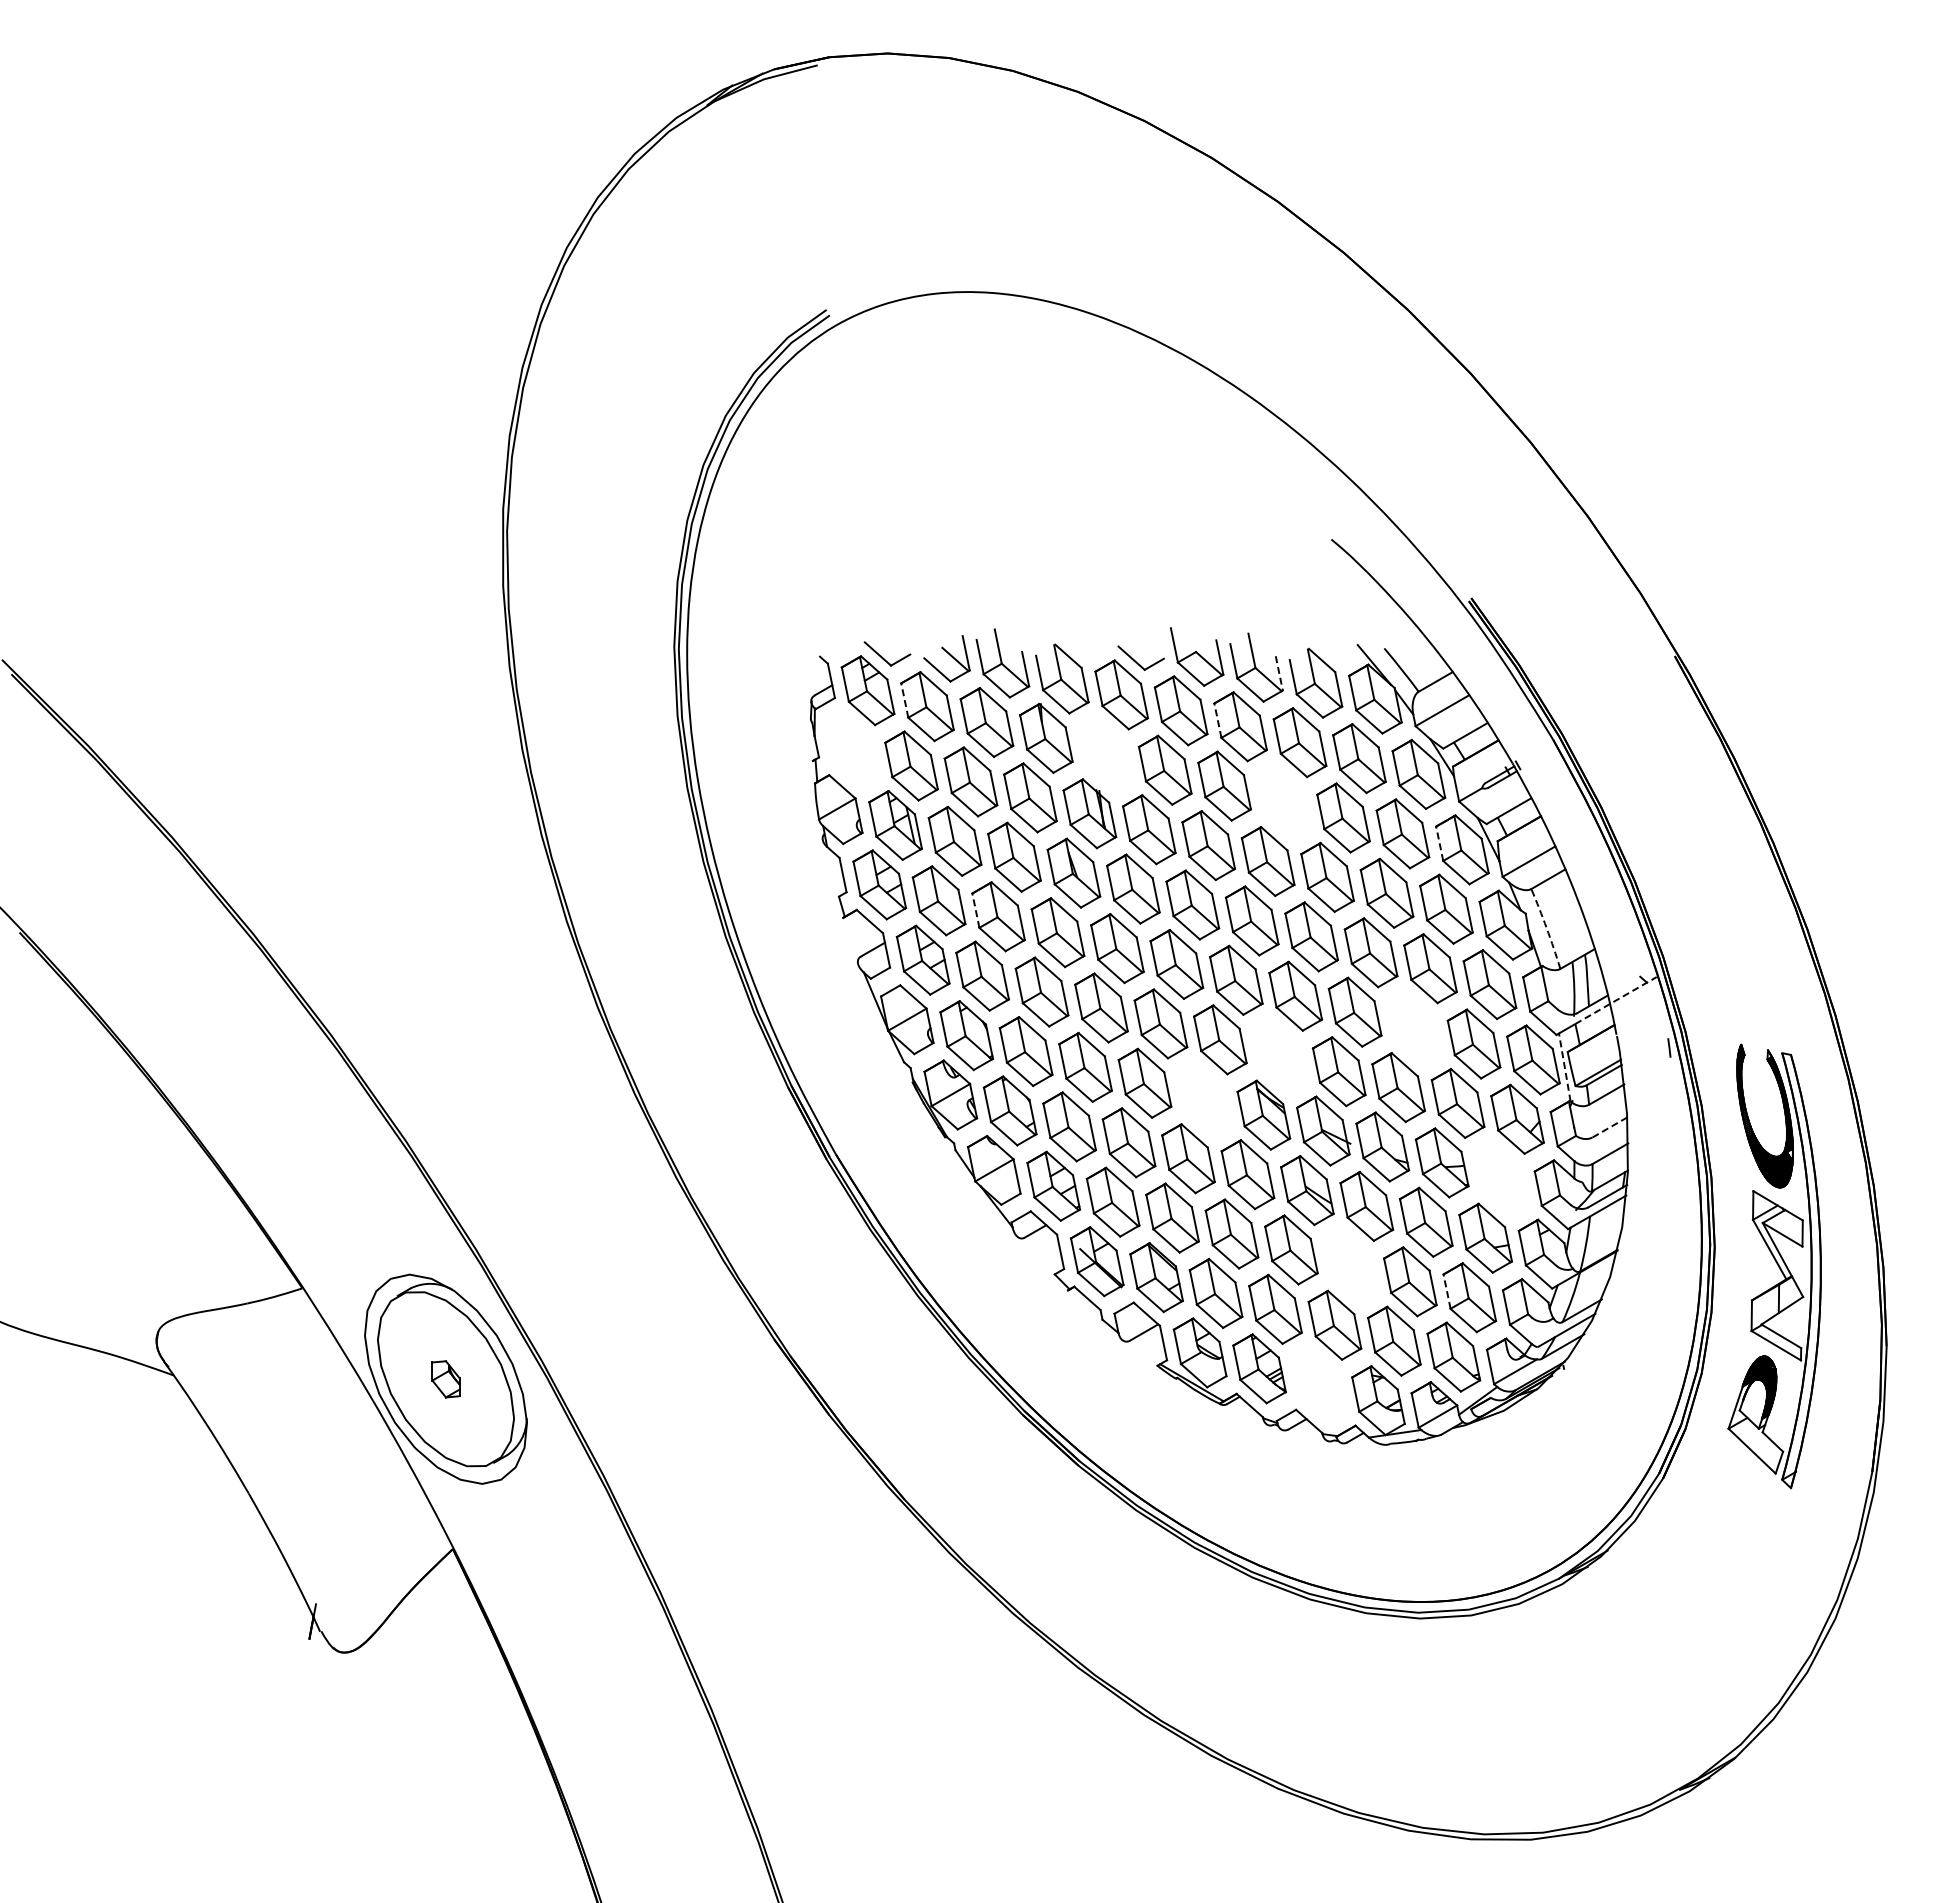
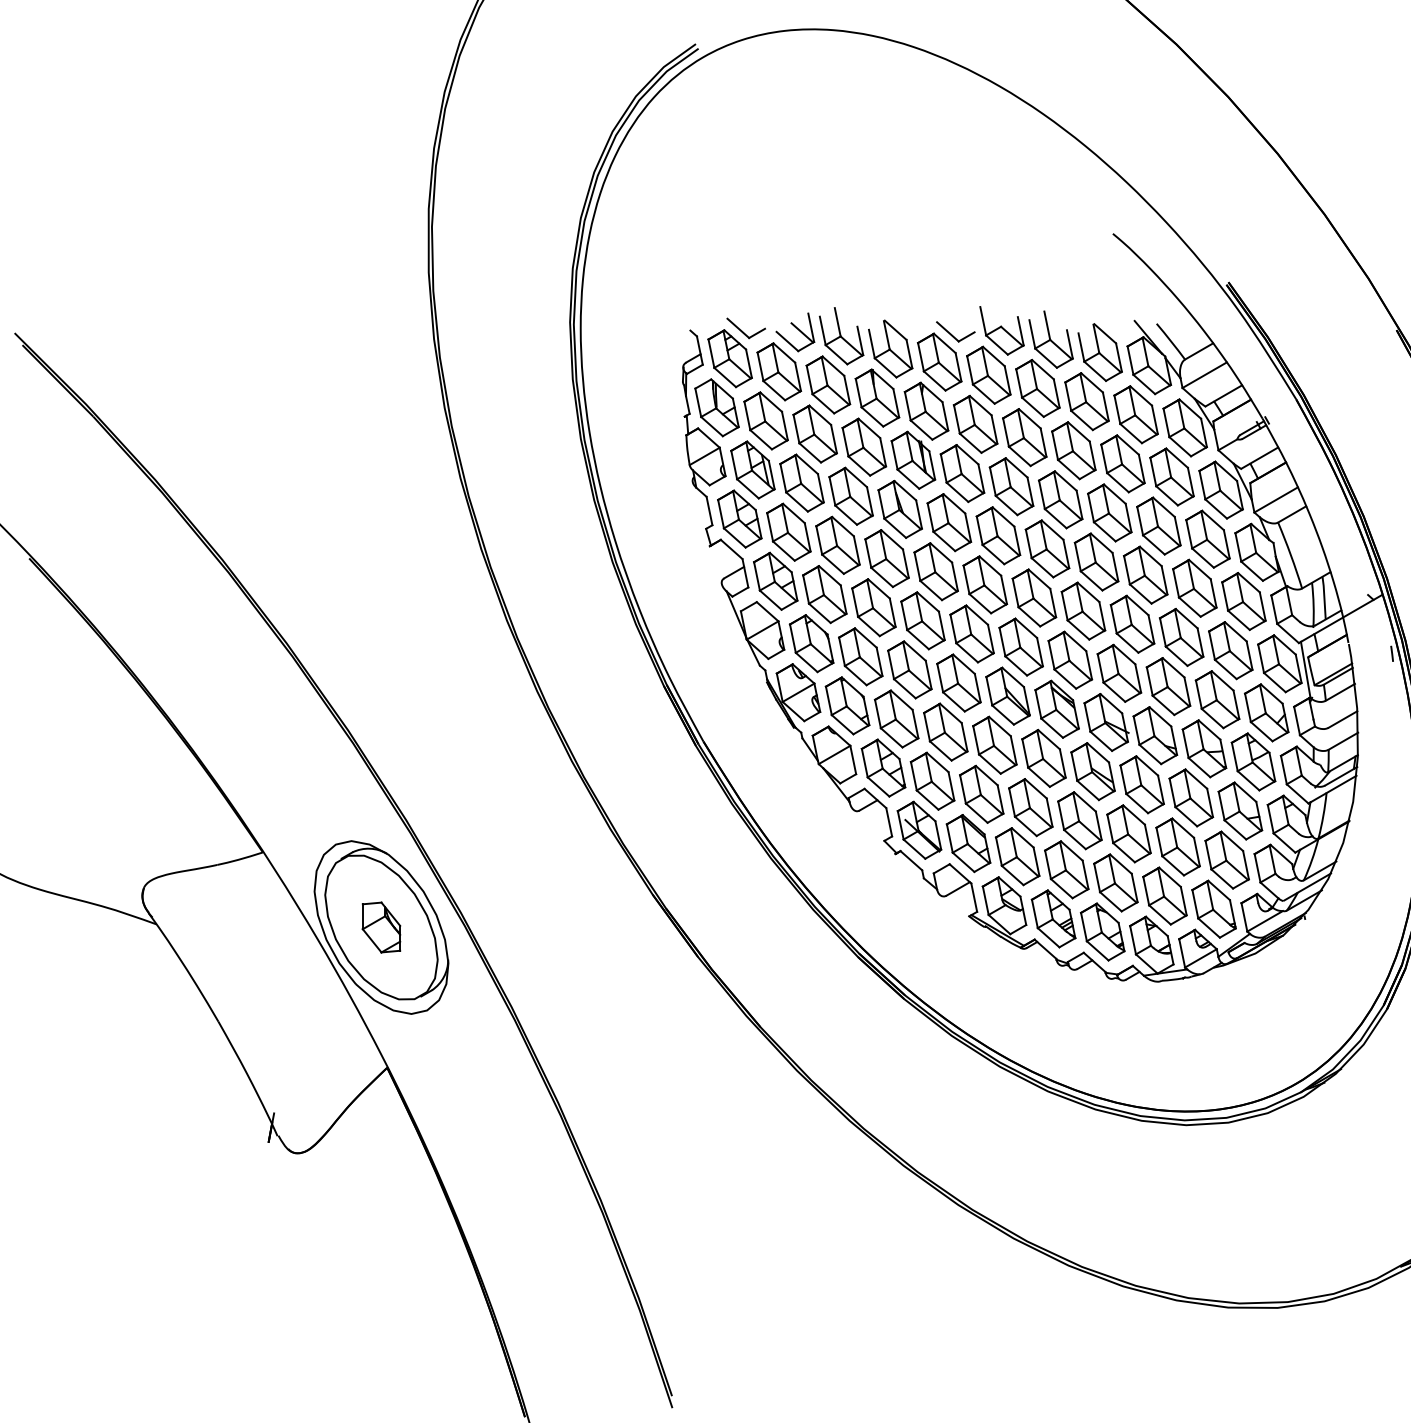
line: (1279, 673) -> (1070, 344), dashed -> solid
line: (904, 700) -> (760, 366), dashed -> solid
line: (1217, 720) -> (1018, 383), dashed -> solid
part: (851, 749) -> (716, 407), added
part: (1105, 753) -> (926, 410), added
part: (1283, 801) -> (1073, 450), added
line: (1439, 843) -> (1202, 484), dashed -> solid
line: (975, 910) -> (818, 540), dashed -> solid
arc: (1546, 928) -> (1290, 555), dashed -> solid
line: (1616, 1000) -> (1348, 614), dashed -> solid
part: (1414, 1027) -> (1181, 636), added
part: (1279, 1055) -> (1070, 660), added
line: (1564, 1067) -> (1305, 669), dashed -> solid
part: (1204, 1098) -> (1008, 695), added
line: (1609, 1127) -> (1342, 719), dashed -> solid
part: (1501, 1178) -> (1253, 761), added
part: (1350, 1265) -> (1128, 833), added
line: (1447, 1291) -> (1208, 855), dashed -> solid
part: (445, 1379) -> (381, 927), size x1.67
part: (1318, 1384) -> (1102, 931), added

